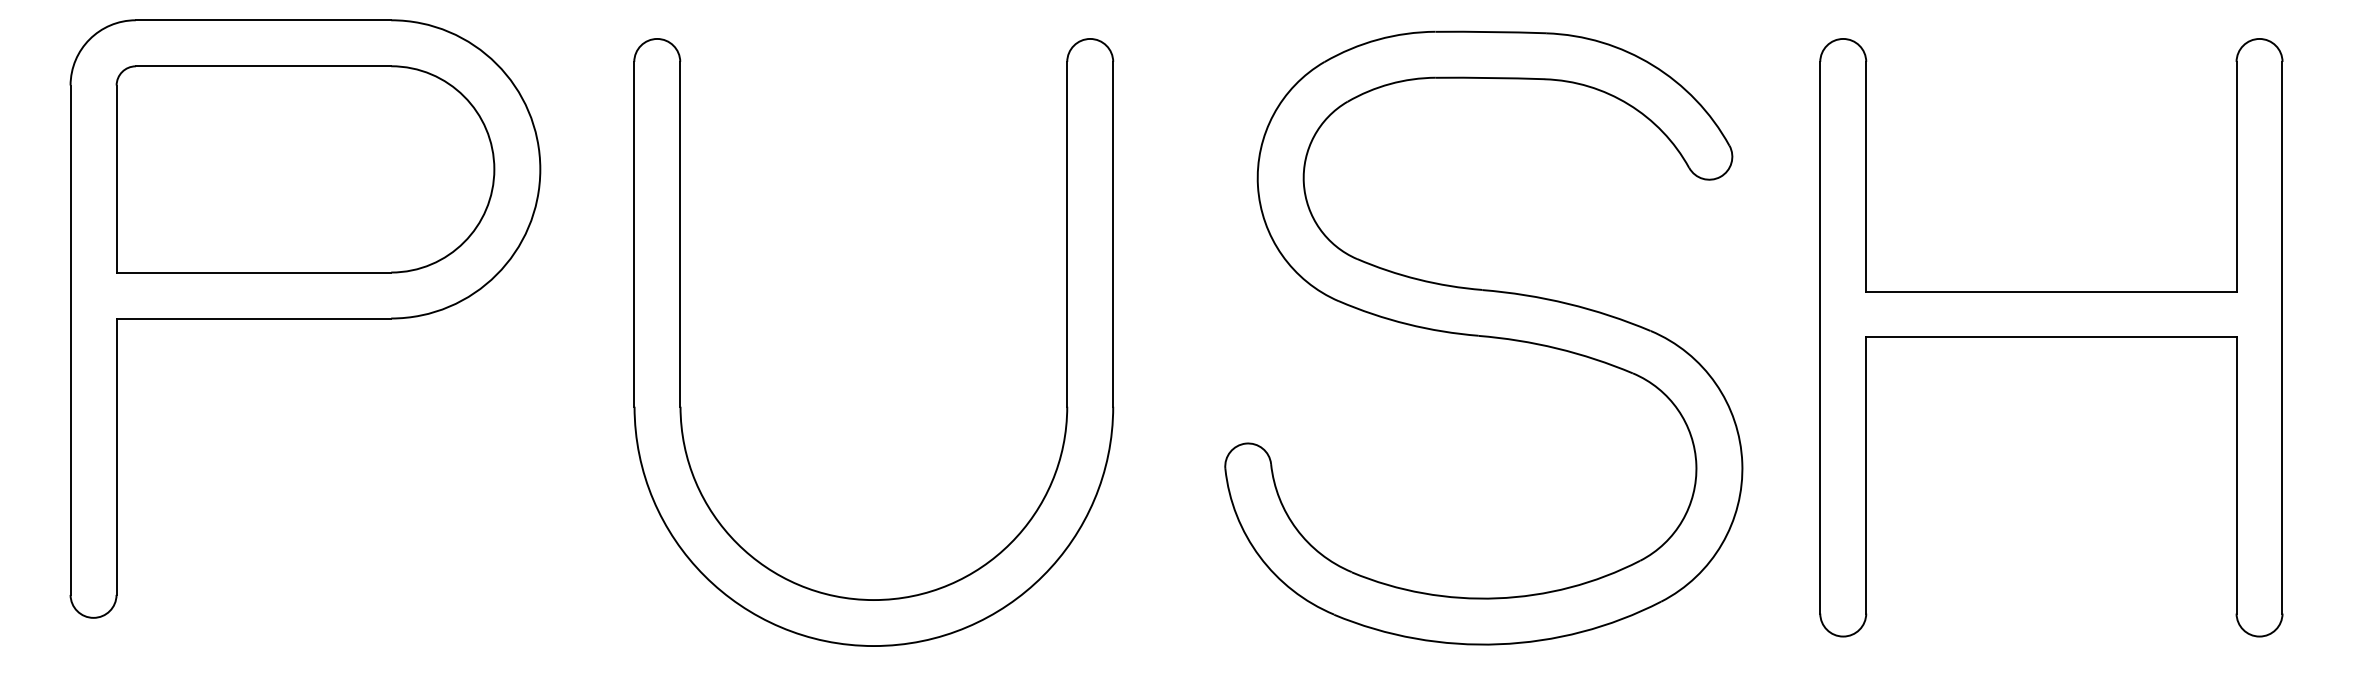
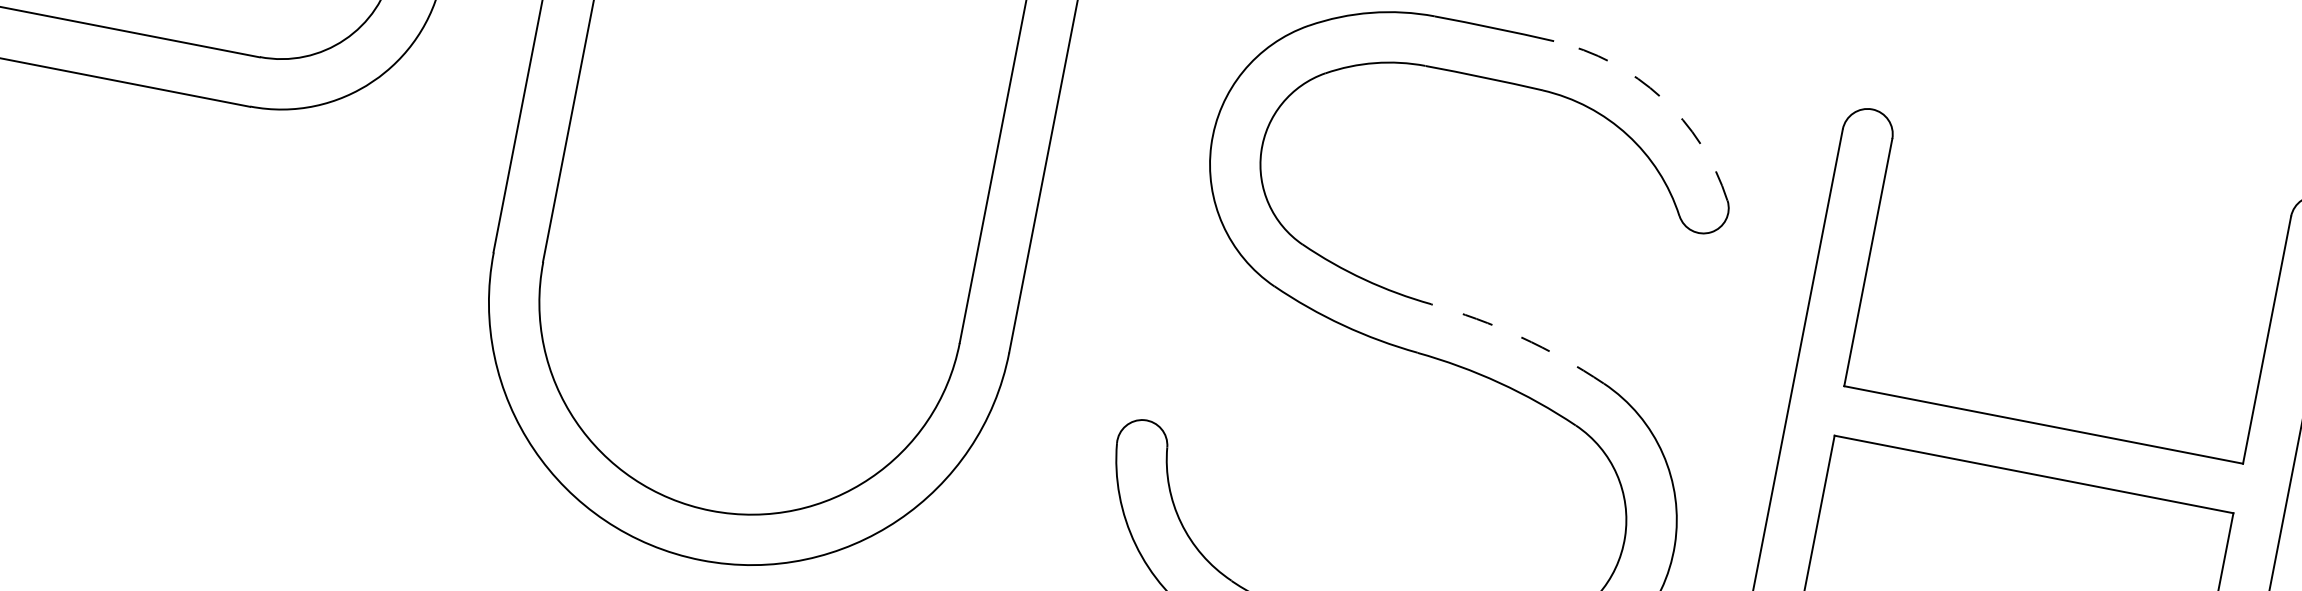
arc: (1652, 65) -> (1661, 98), solid -> dashed
arc: (1568, 303) -> (1521, 336), solid -> dashed

